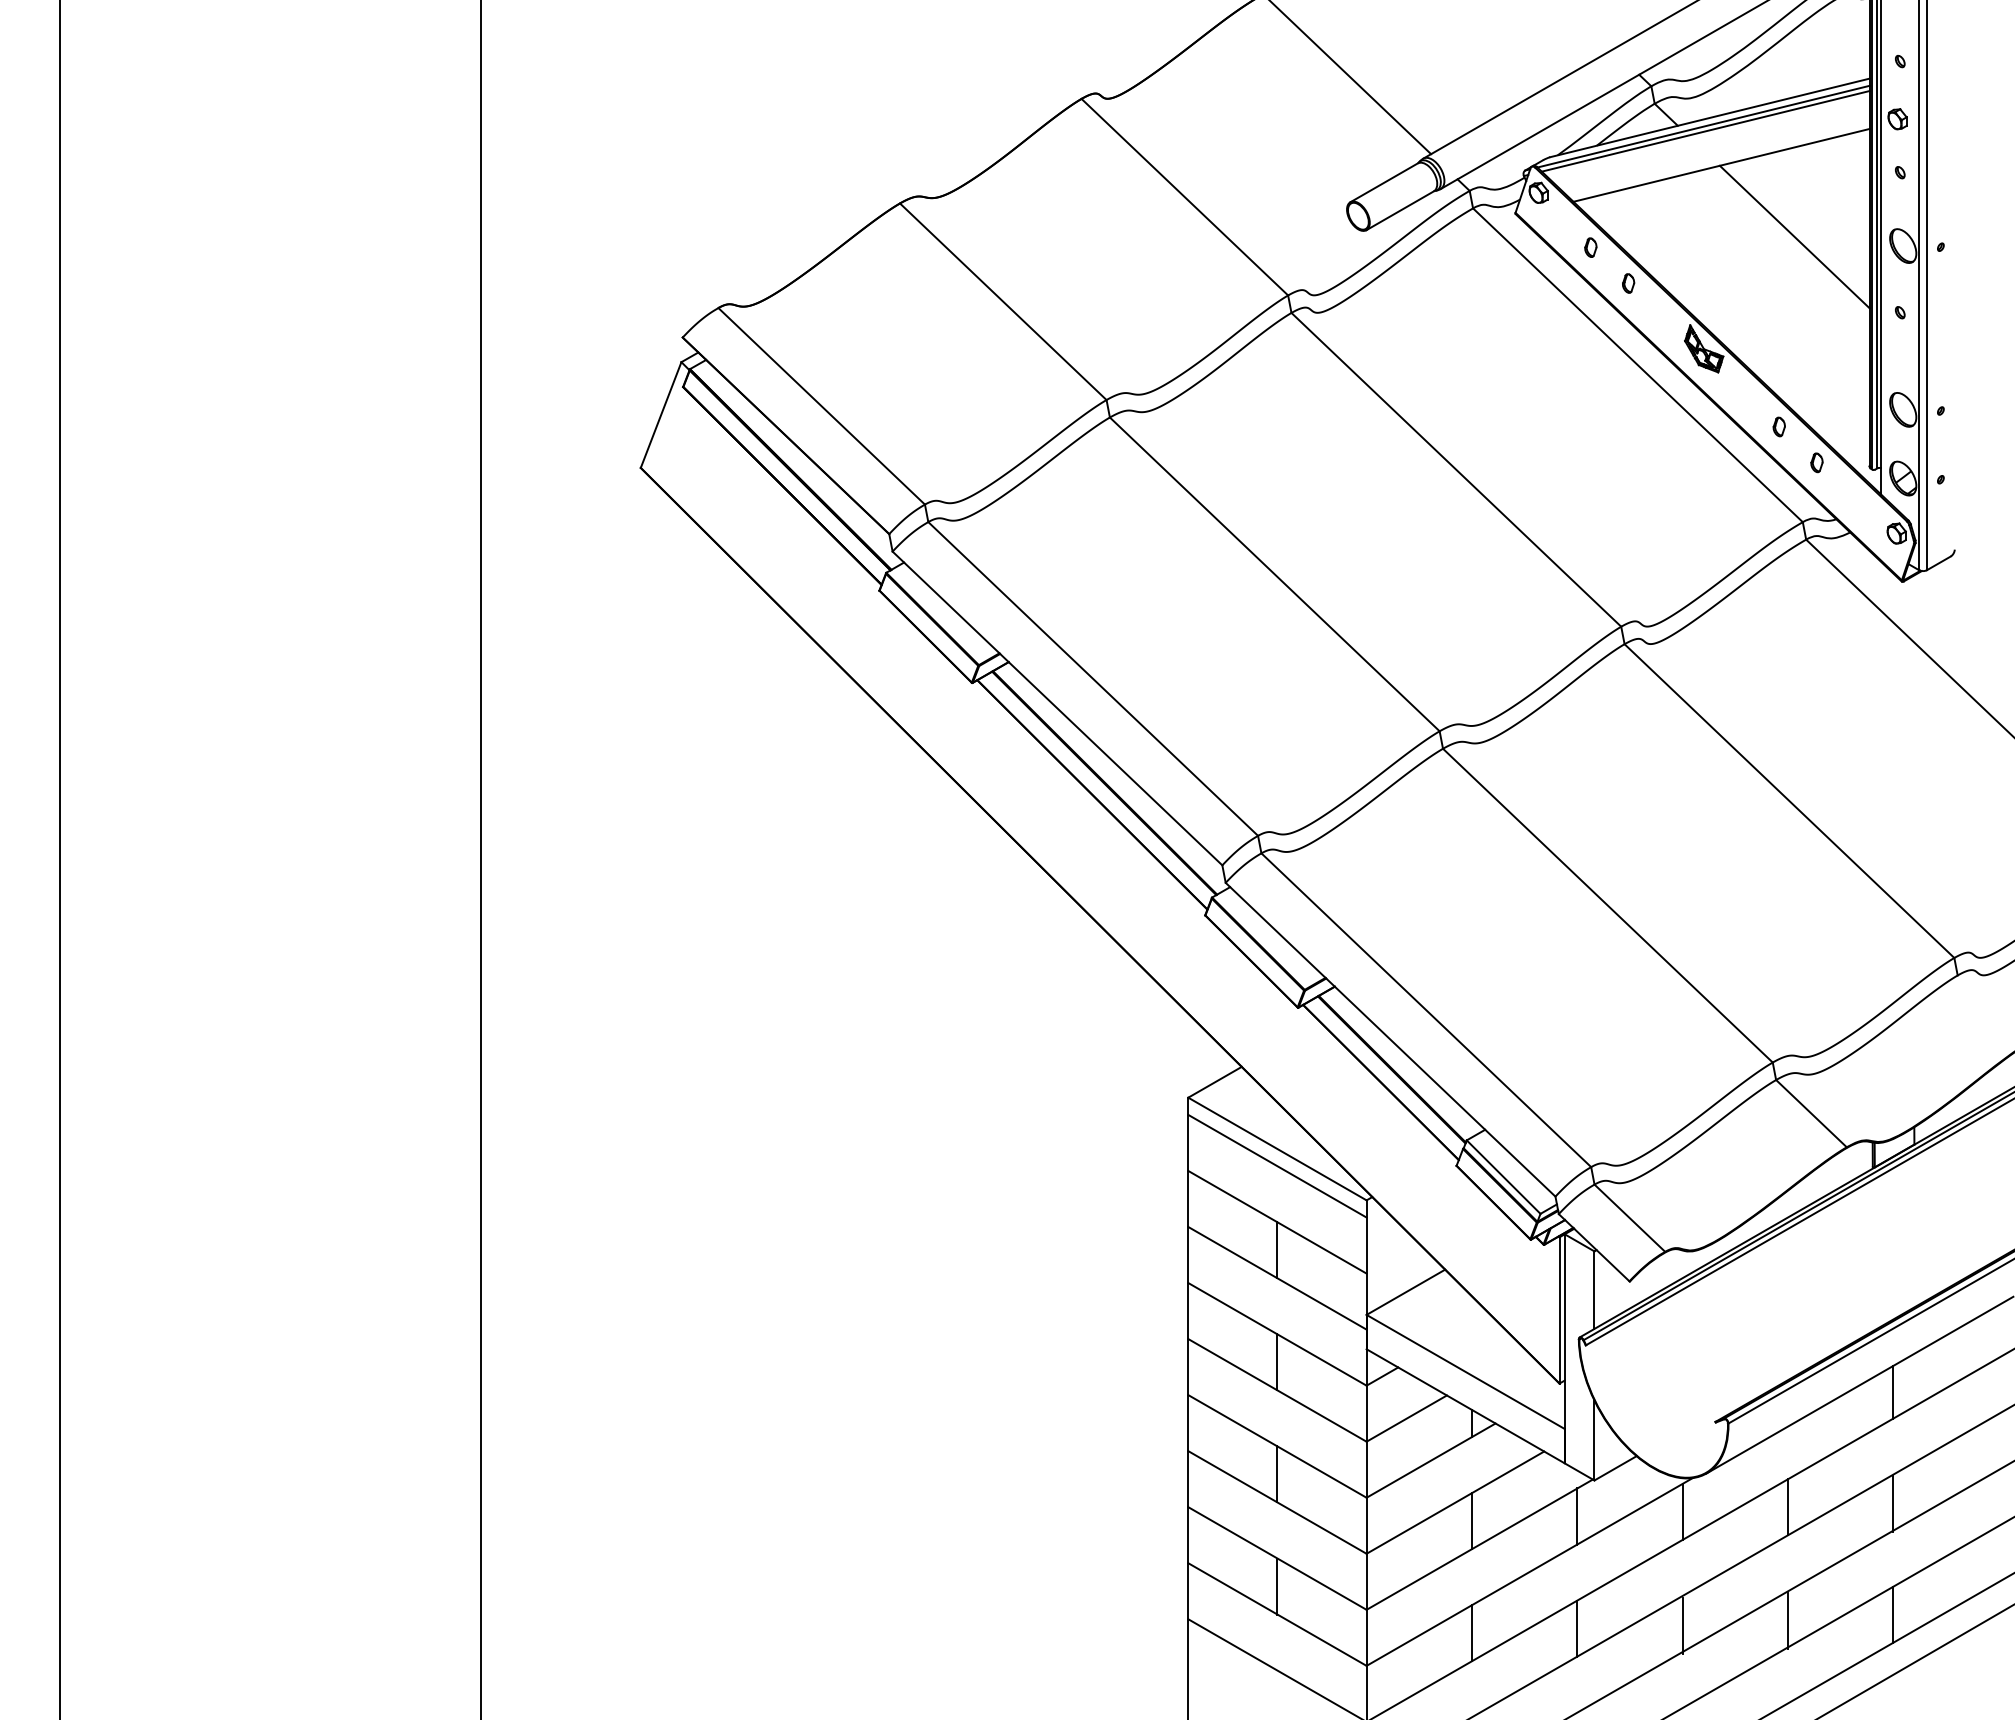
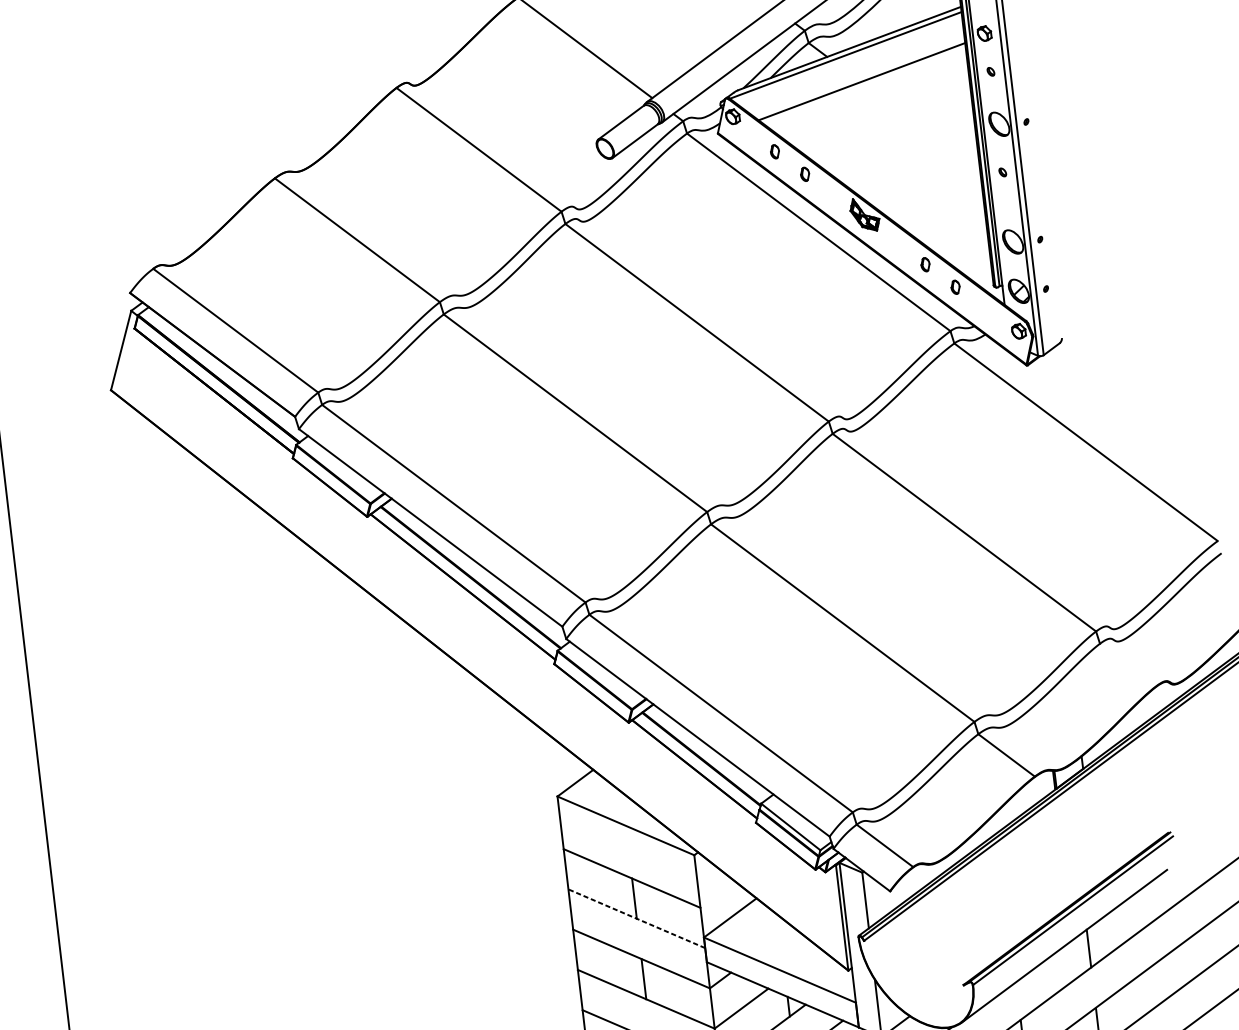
line: (1705, 131) -> (847, 58), removed
line: (1794, 236) -> (920, 126), removed
line: (1277, 1165) -> (627, 837), removed
line: (1277, 1278) -> (636, 918), solid -> dashed

